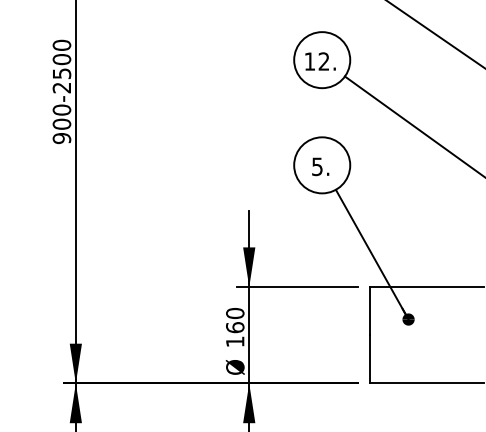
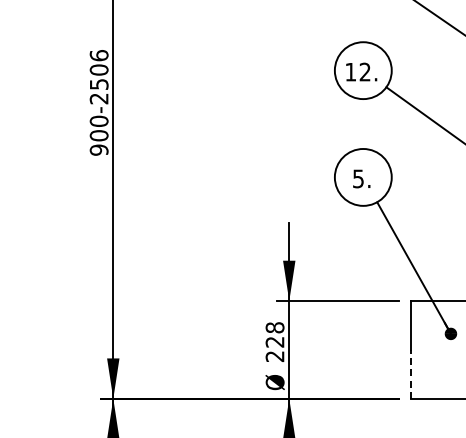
text: (61, 44) -> (98, 54), 900-2500 -> 900-2506
text: (235, 327) -> (275, 341), 160 -> 228
line: (369, 358) -> (411, 373), solid -> dashed

